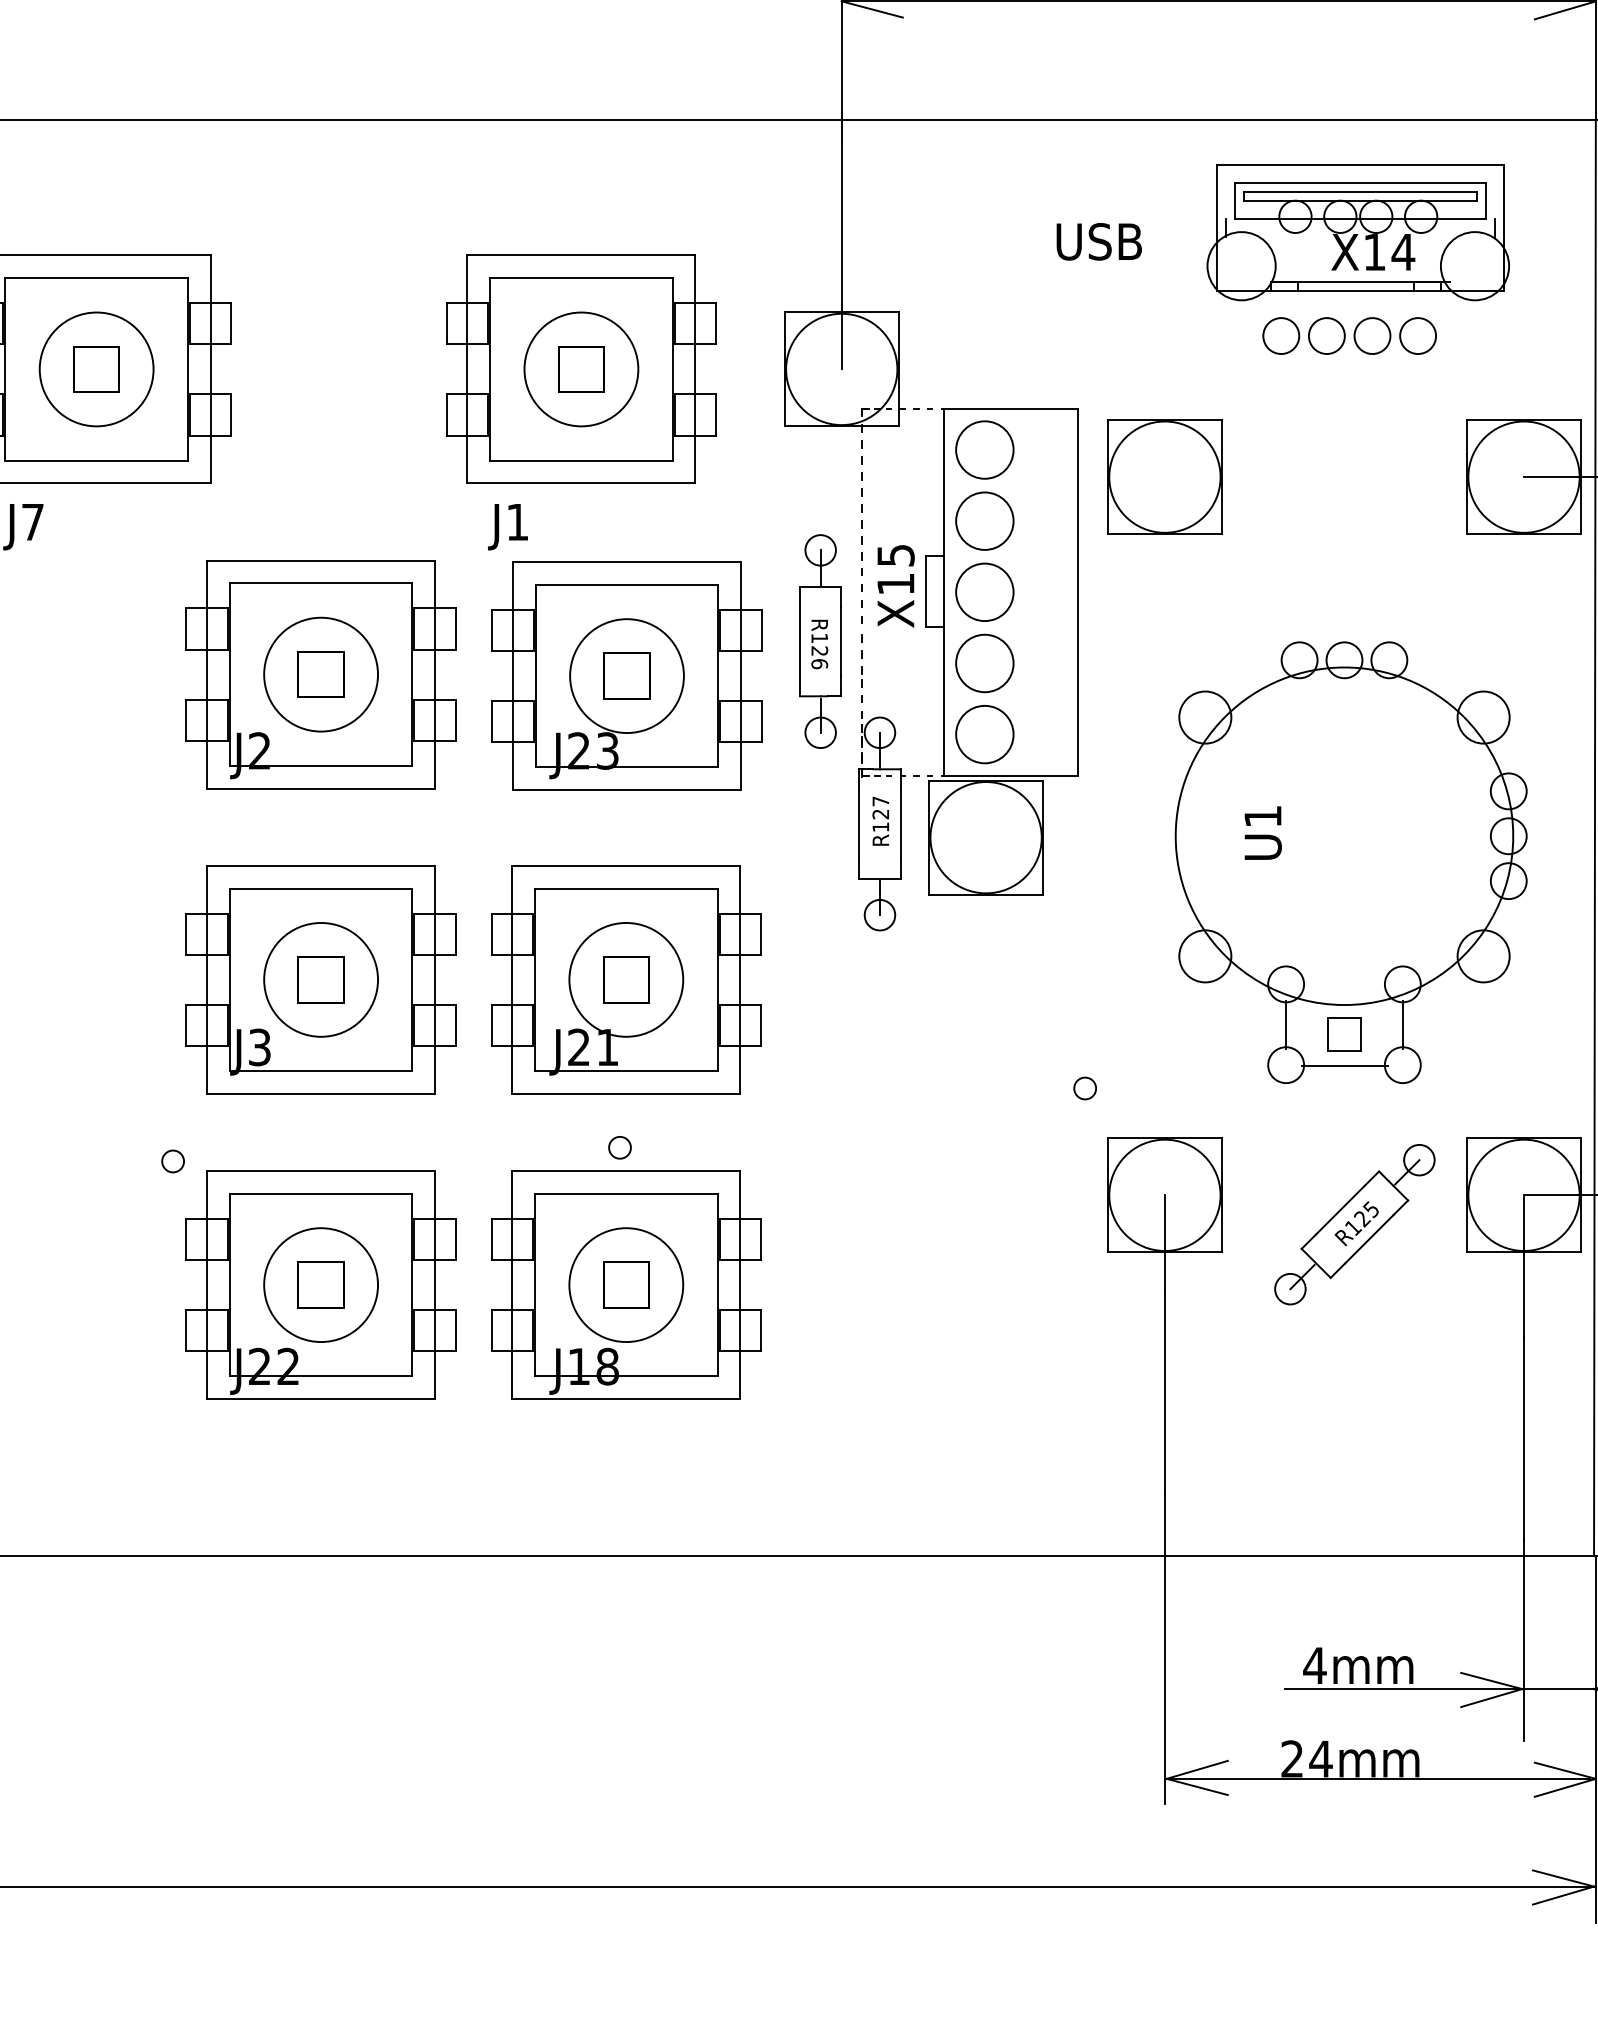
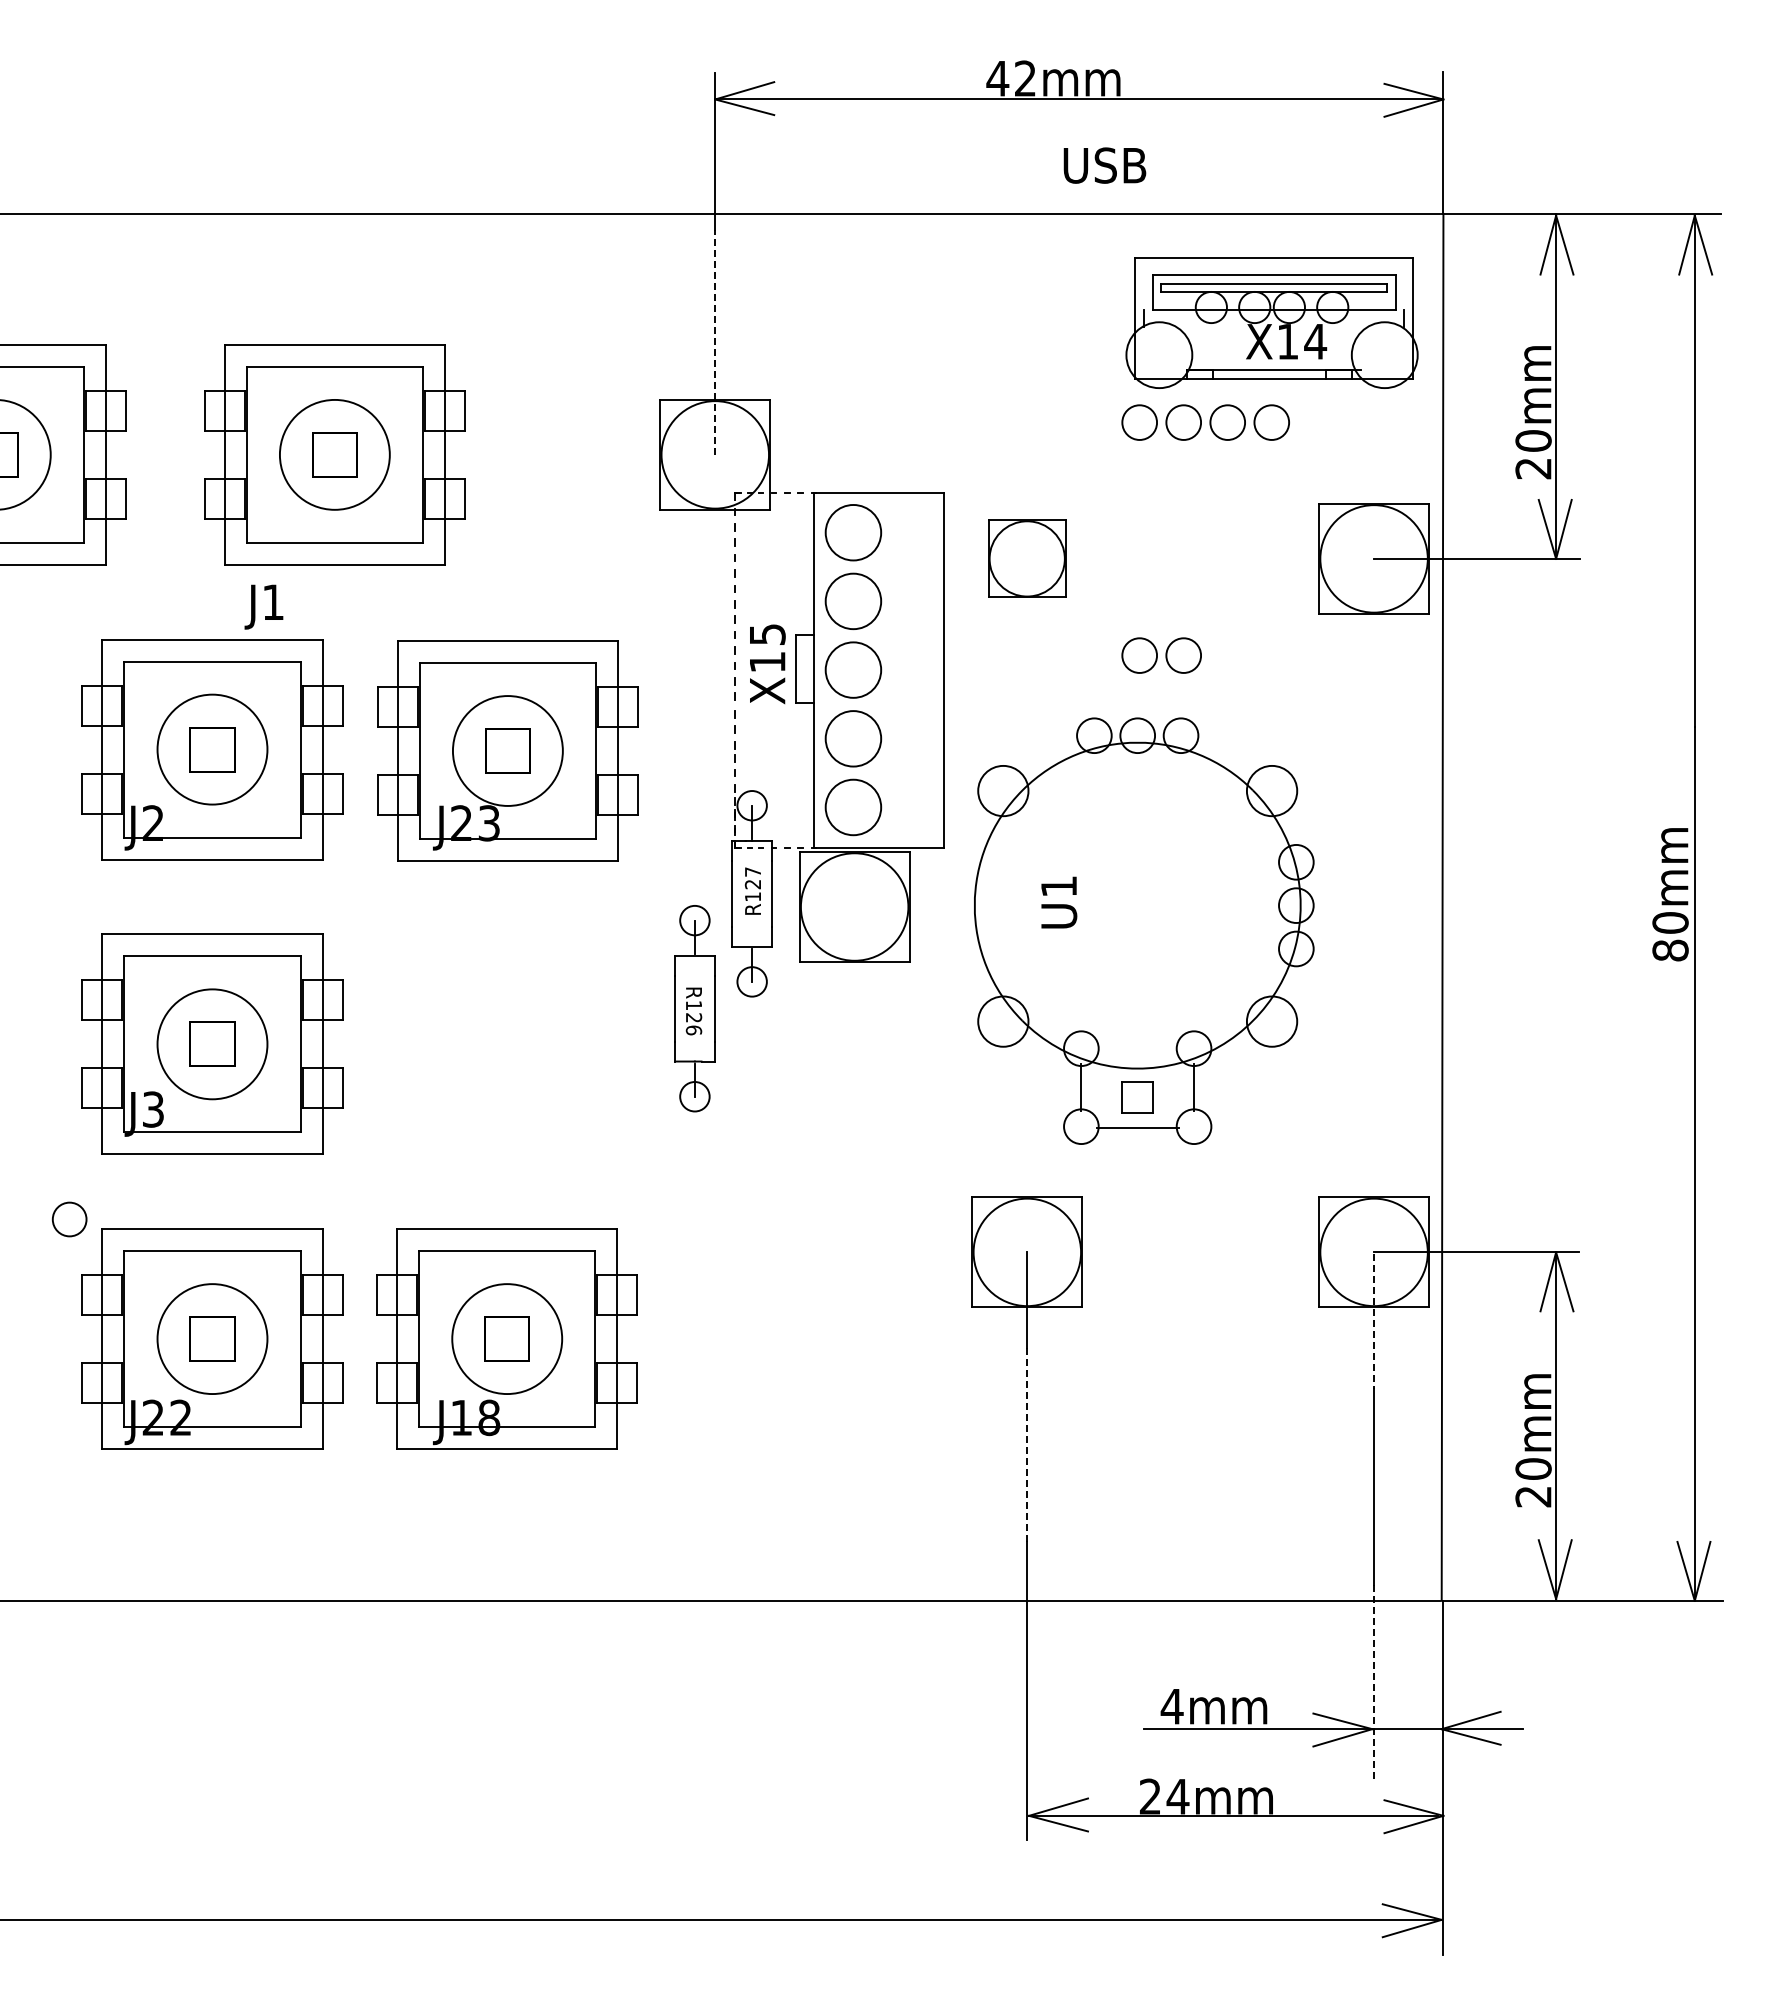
part: (1357, 232) -> (1271, 322), moved
text: (1098, 241) -> (1104, 165), moved
line: (841, 253) -> (715, 342), solid -> dashed
part: (581, 402) -> (334, 486), moved
part: (1164, 476) -> (1026, 558), size x0.7
part: (1303, 577) -> (1161, 655), added
part: (820, 641) -> (694, 1008), moved
part: (1351, 861) -> (1144, 930), moved
part: (625, 979) -> (506, 1043), removed
part: (1084, 1087) -> (949, 1148), removed
part: (619, 1147) -> (500, 1206), removed
part: (173, 1161) -> (69, 1219), size x1.6
part: (1354, 1224) -> (1210, 1280), removed
line: (1524, 1266) -> (1374, 1321), solid -> dashed
line: (1165, 1395) -> (1027, 1445), solid -> dashed
line: (1524, 1640) -> (1374, 1682), solid -> dashed

